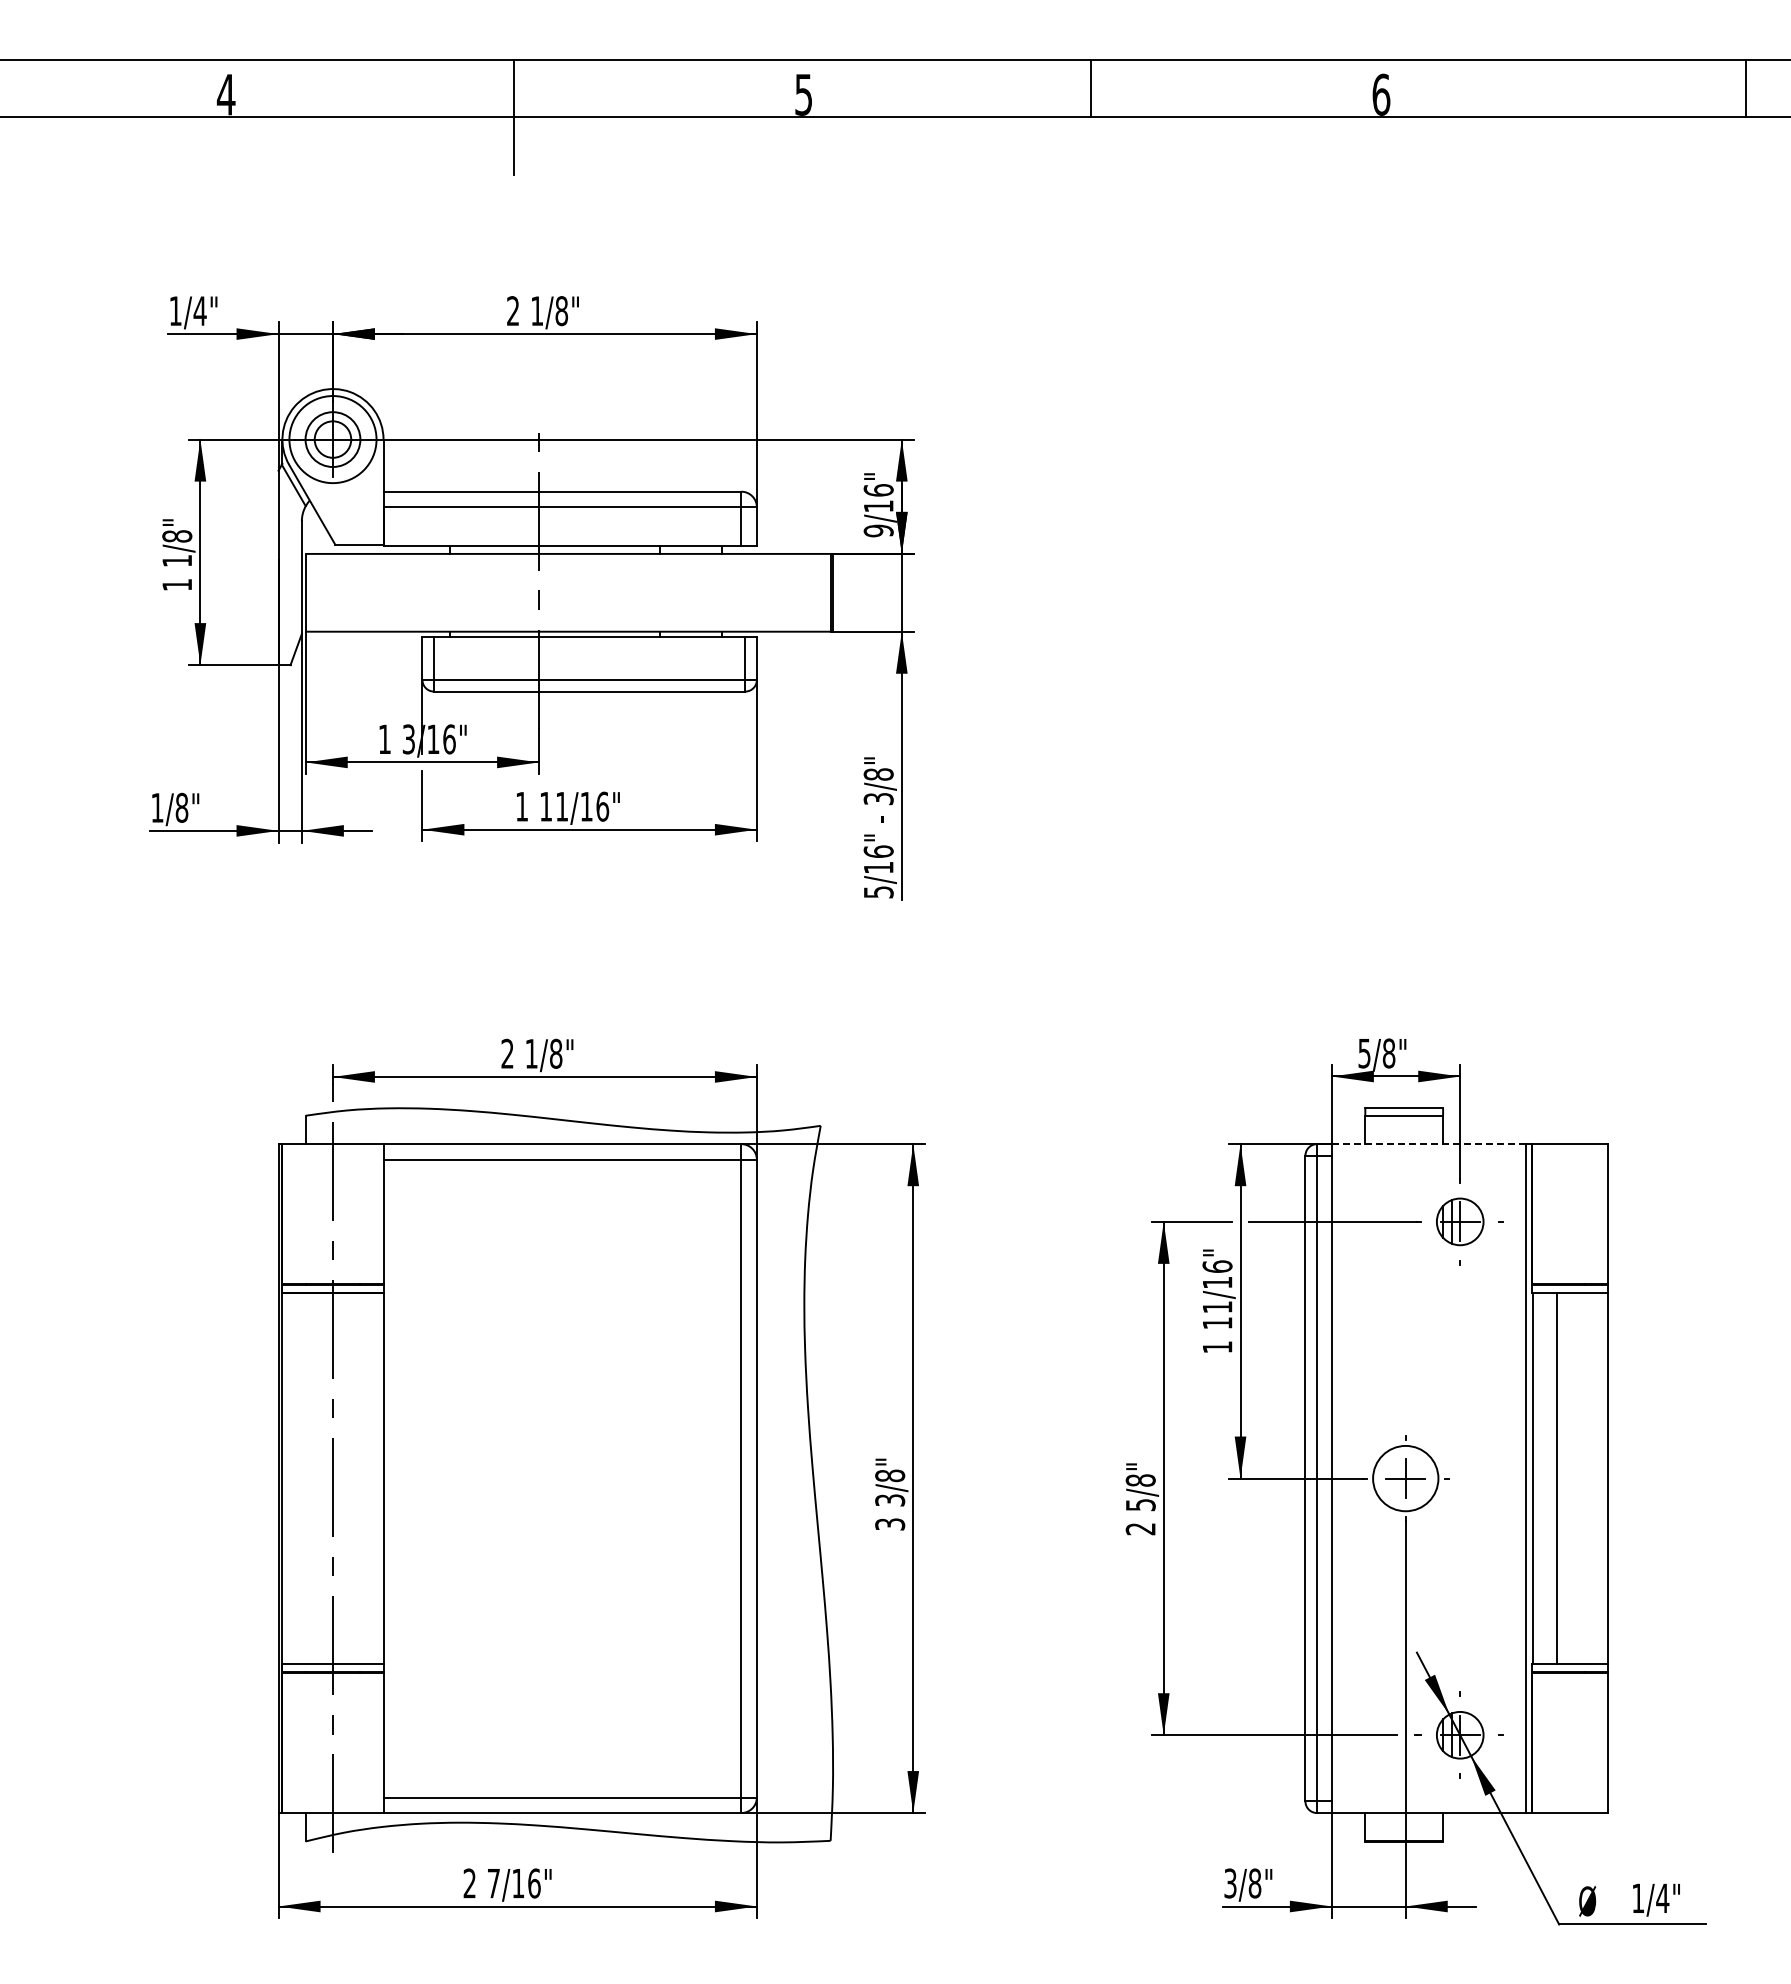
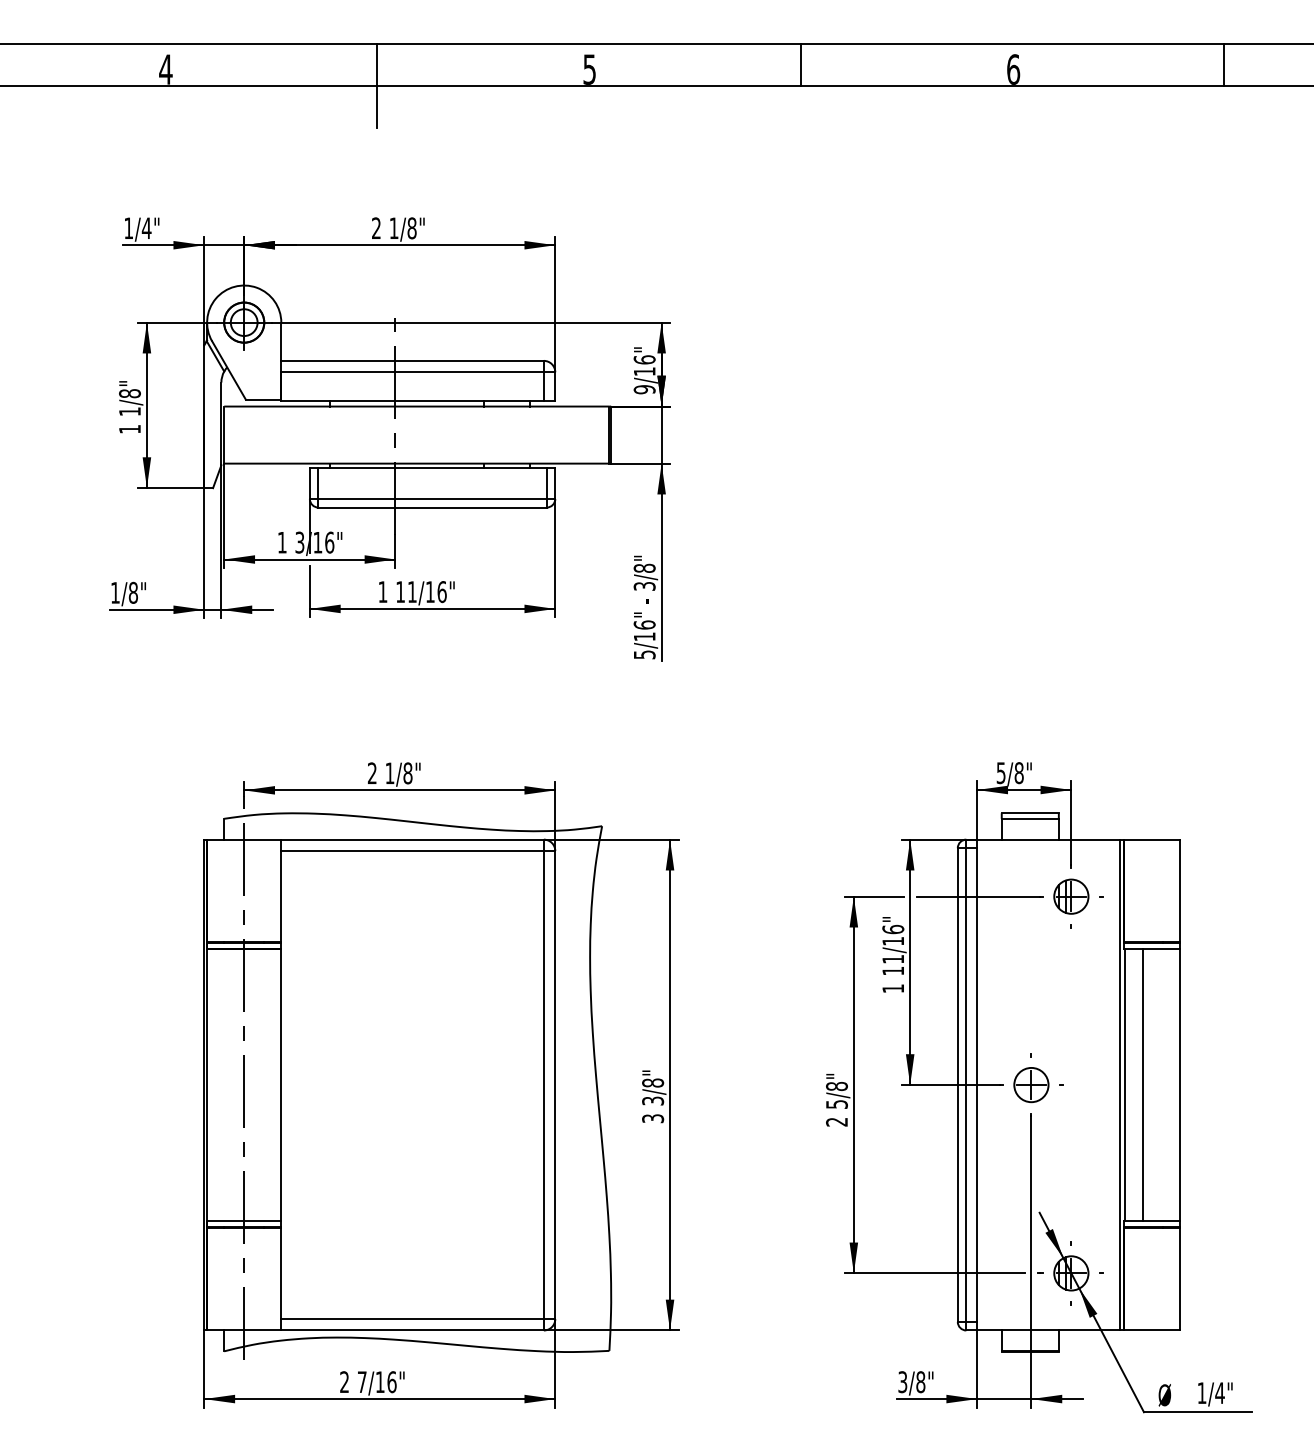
line: (1745, 88) -> (1224, 65), moved
circle: (332, 439) -> (243, 322), size x0.62
line: (1429, 1144) -> (1048, 839), dashed -> solid
circle: (1405, 1478) -> (1031, 1084), size x0.71

